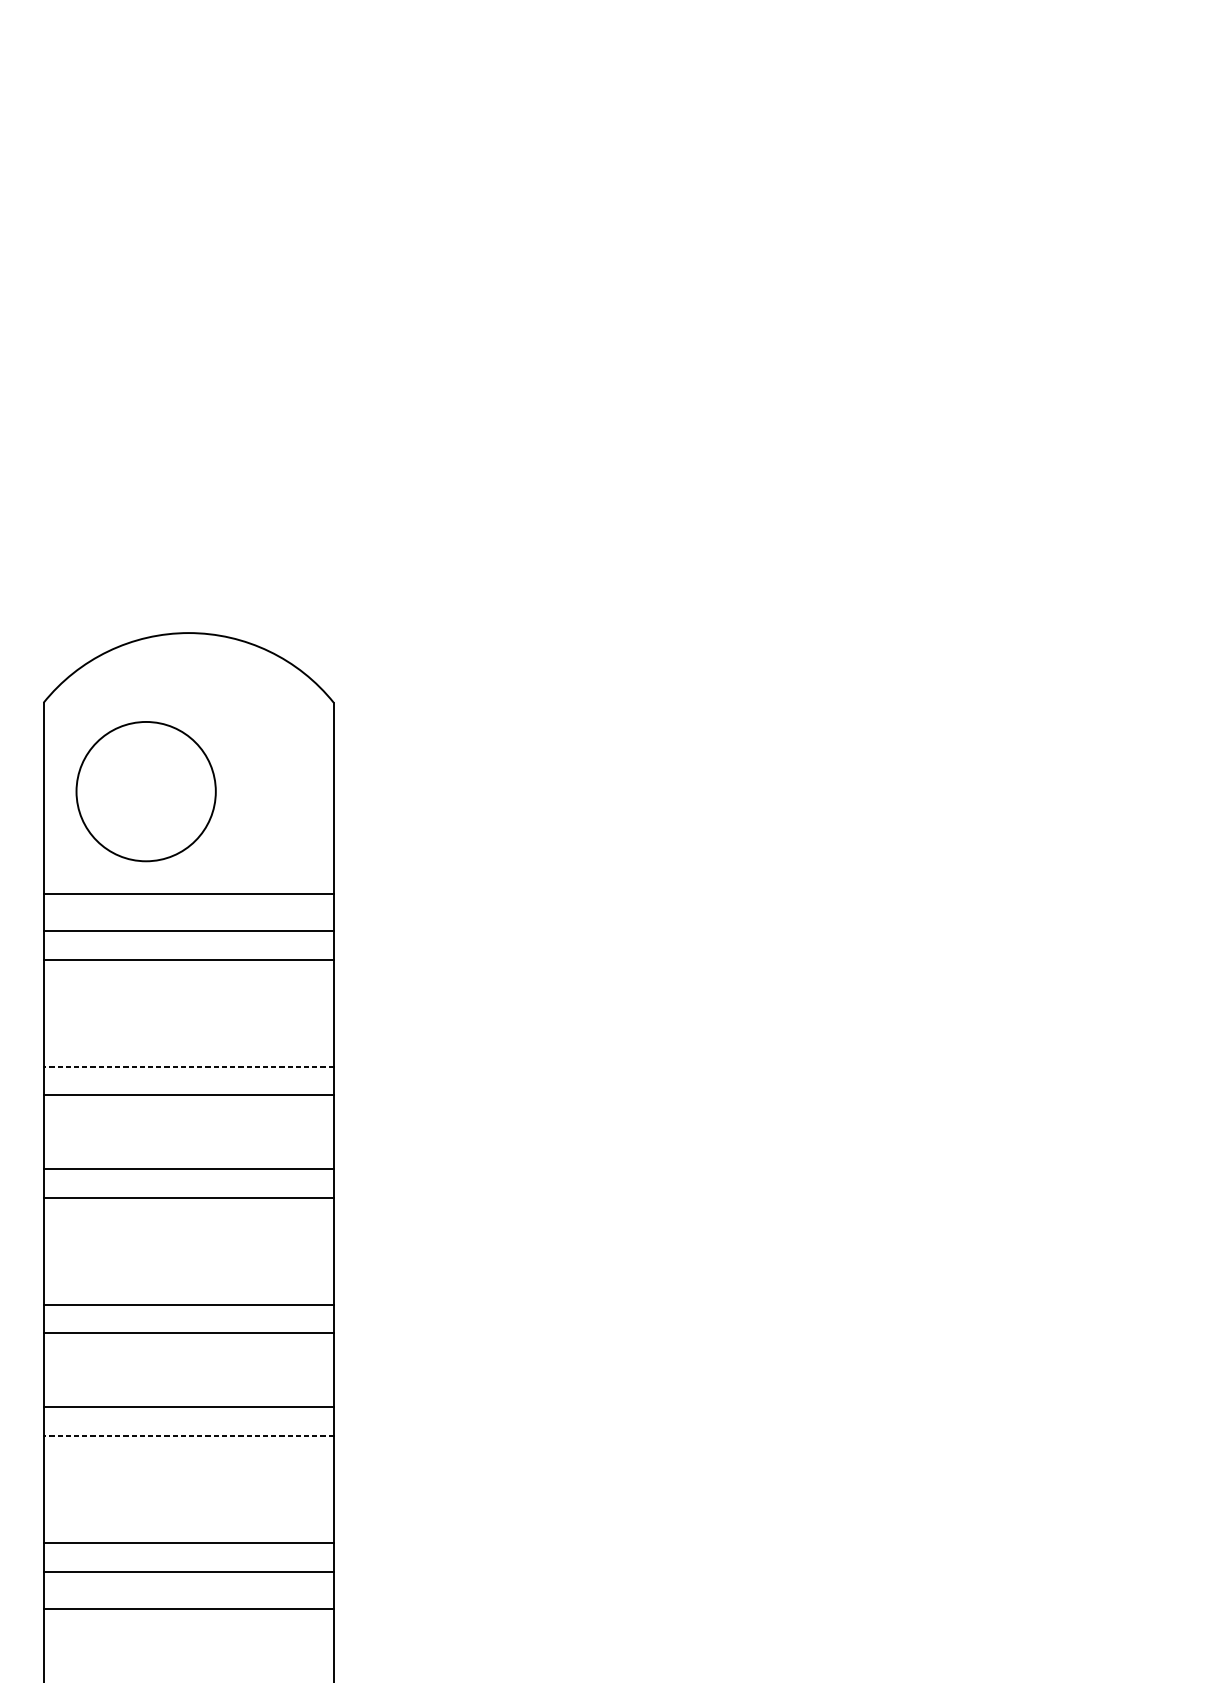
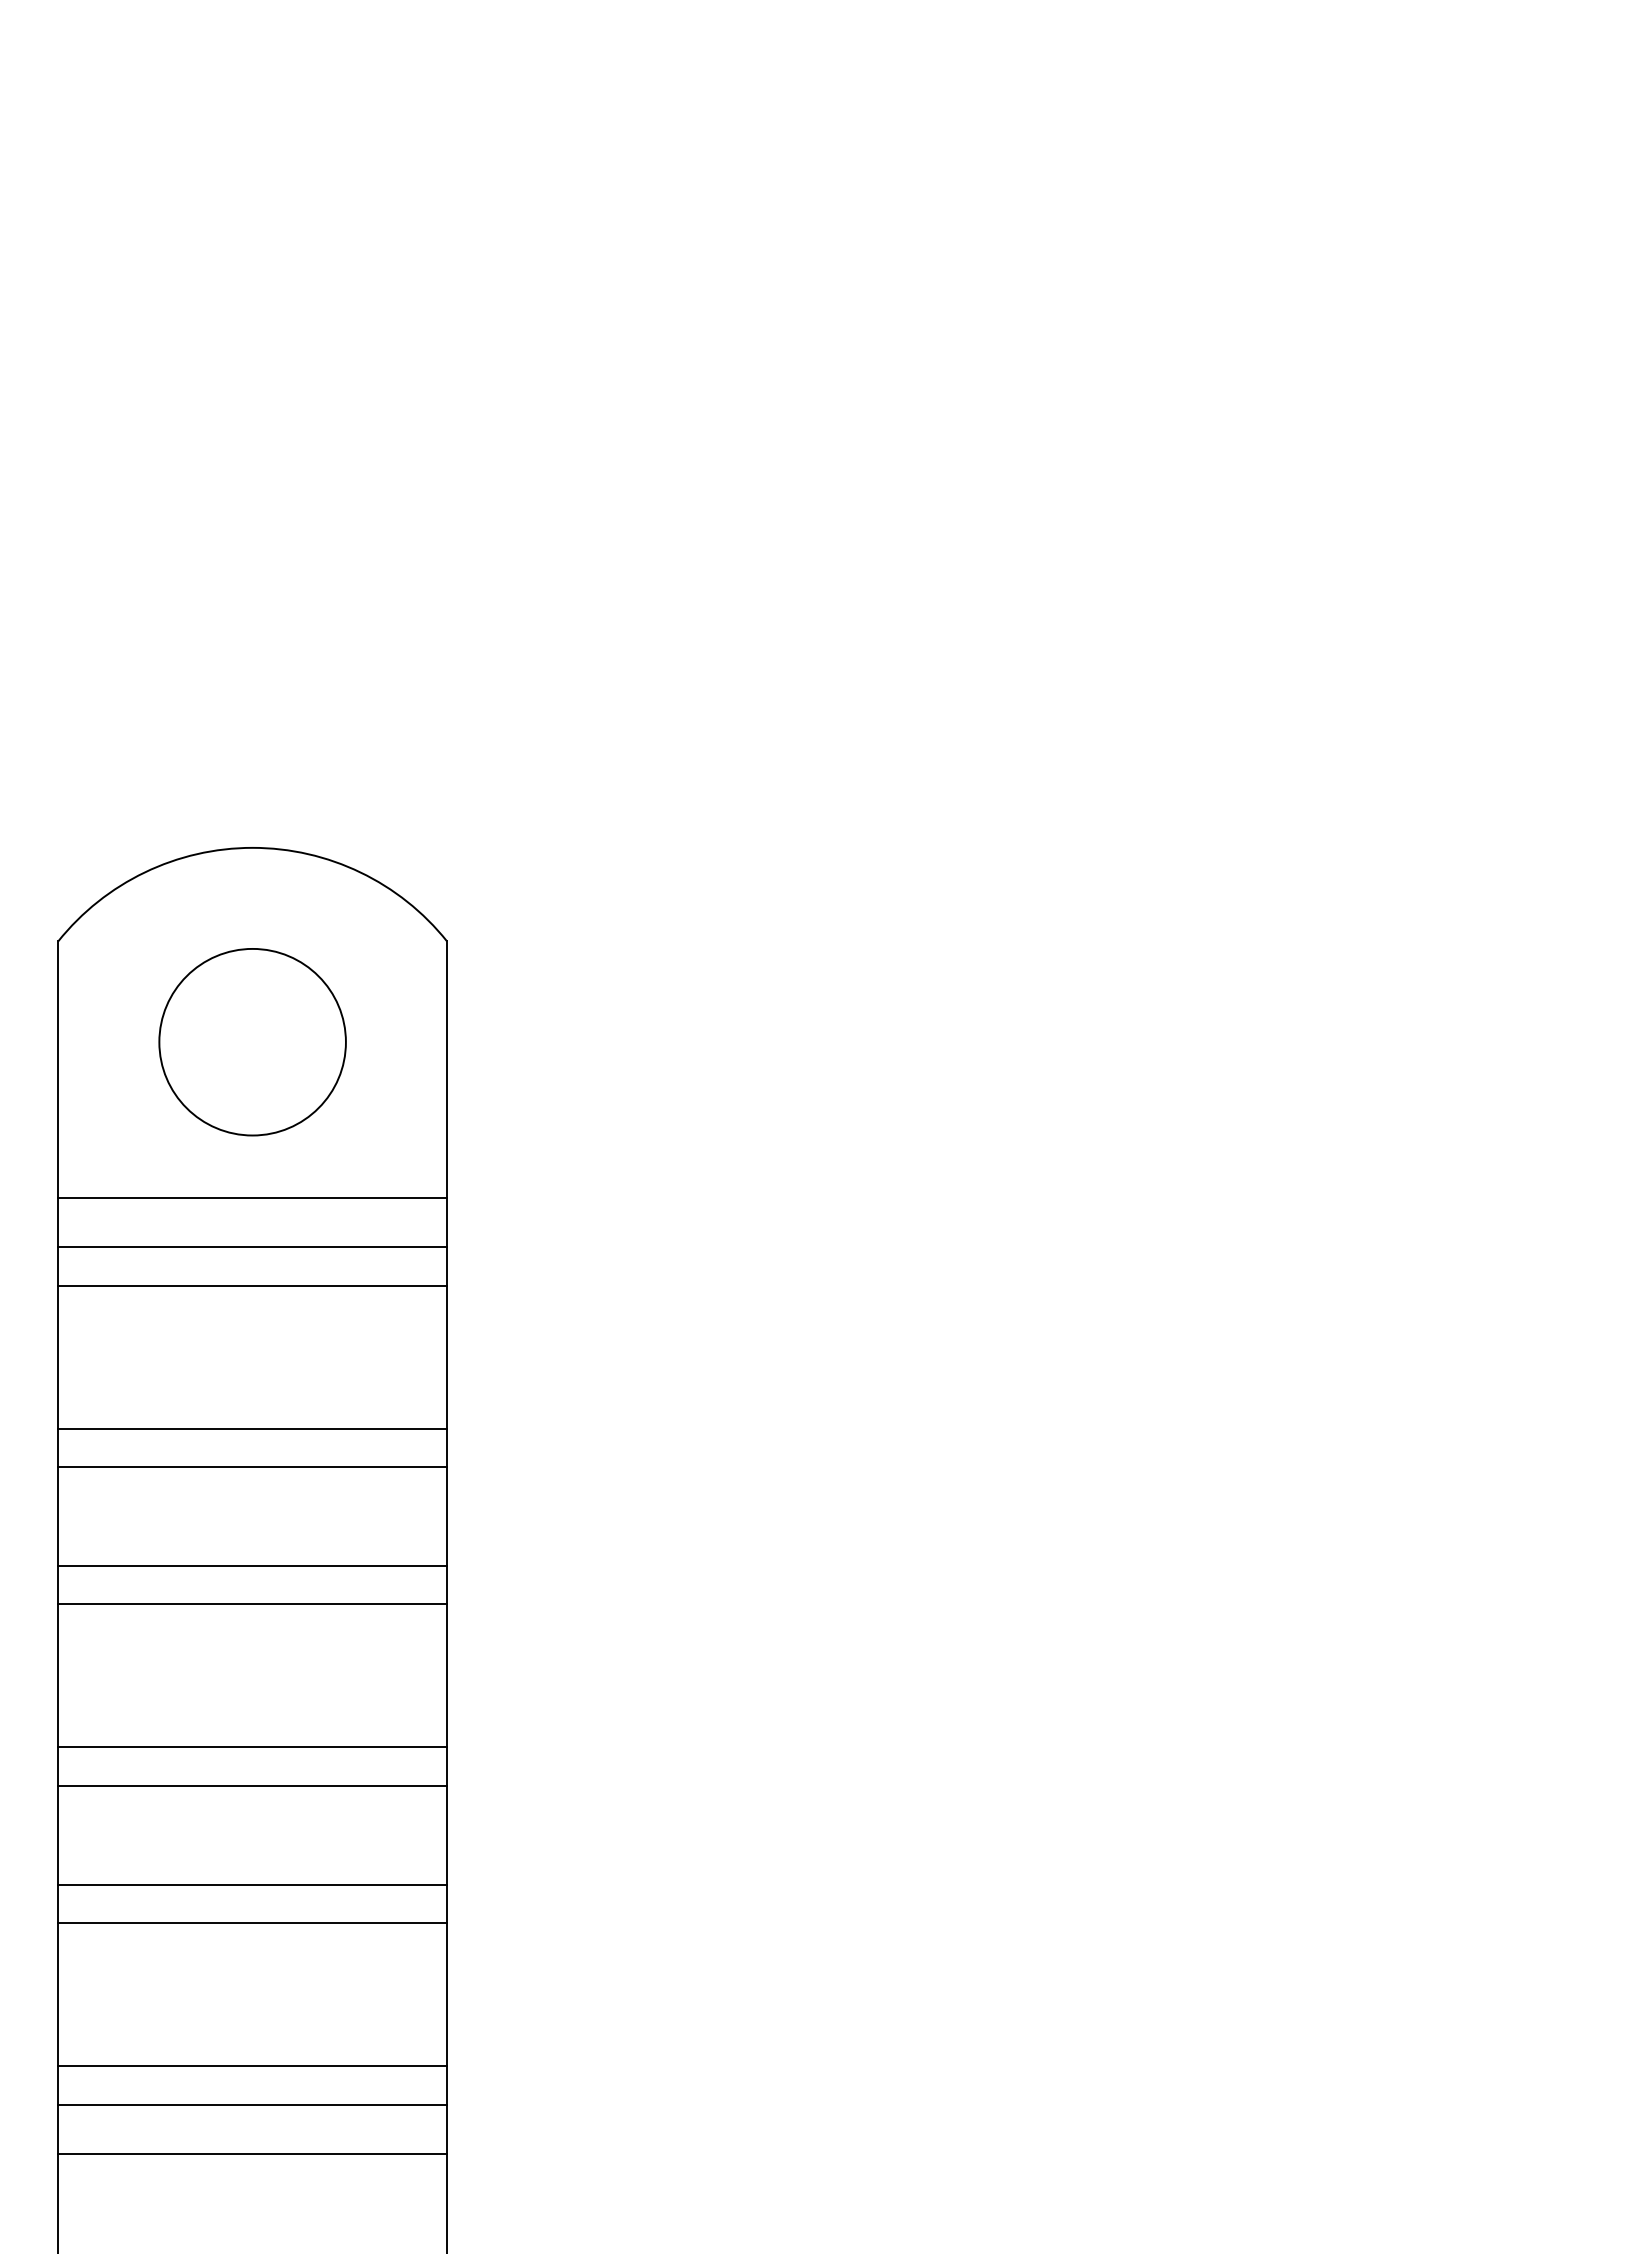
circle: (146, 791) -> (252, 1042), moved
line: (188, 1066) -> (252, 1428), dashed -> solid
line: (188, 1436) -> (252, 1923), dashed -> solid

